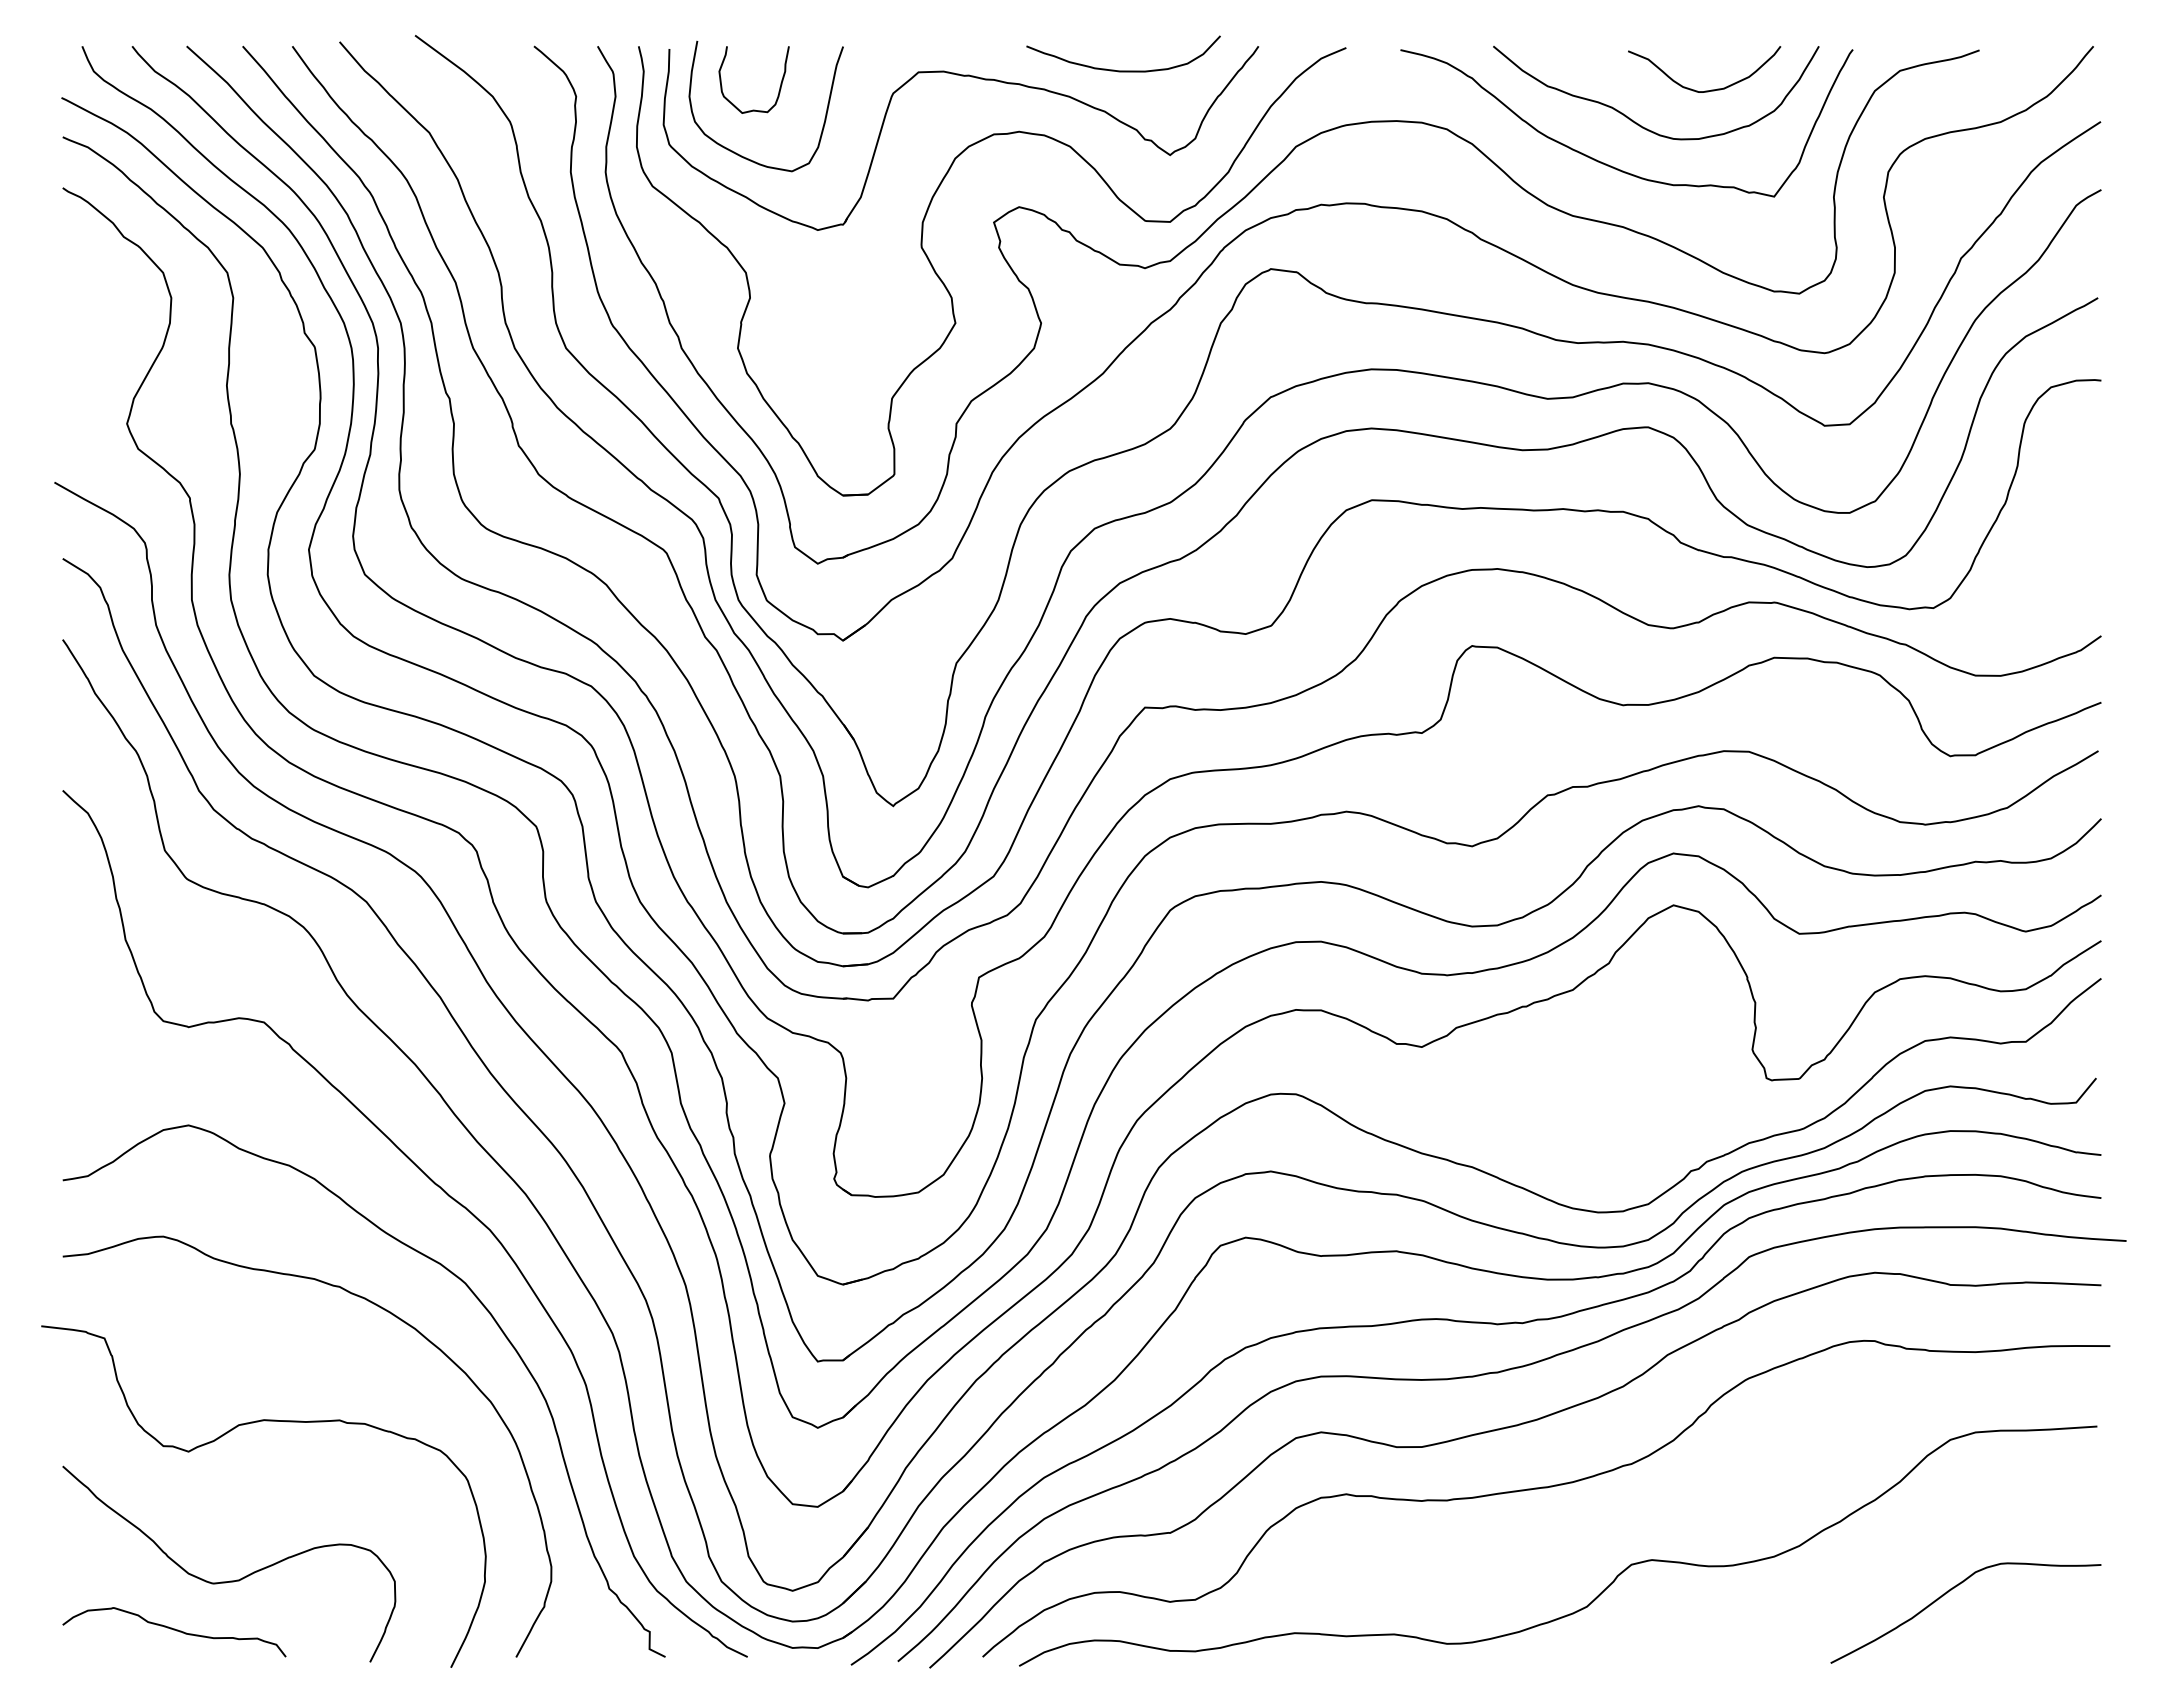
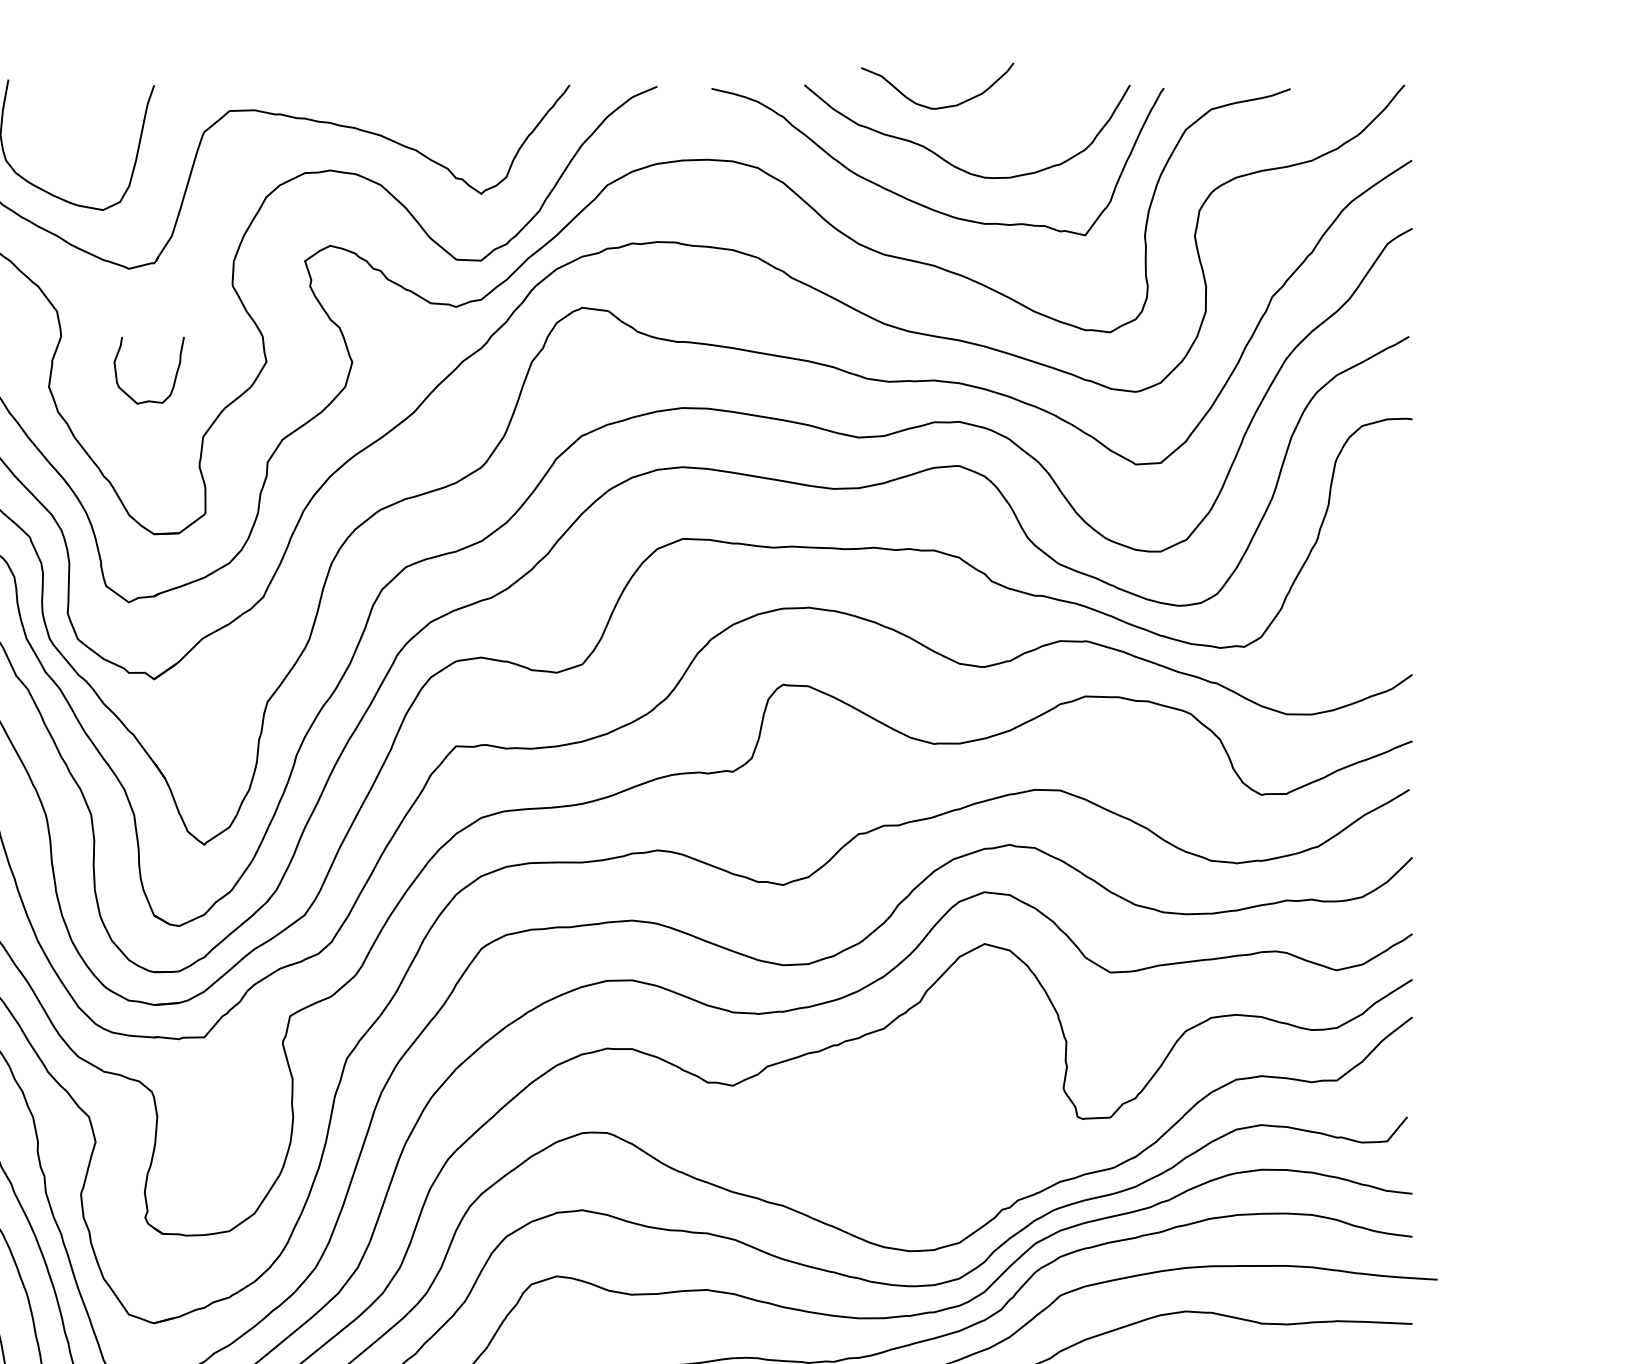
curve: (1123, 70) -> (434, 109), removed
curve: (779, 87) -> (174, 378), moved
curve: (1705, 90) -> (938, 107), moved

